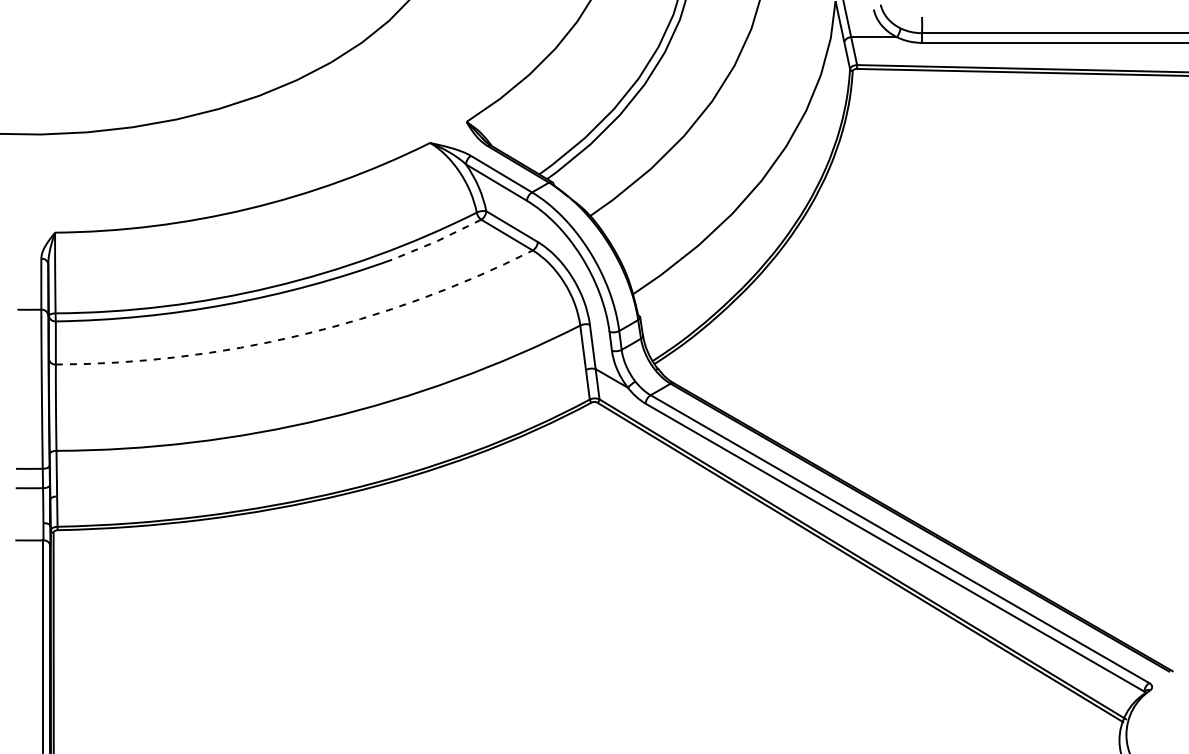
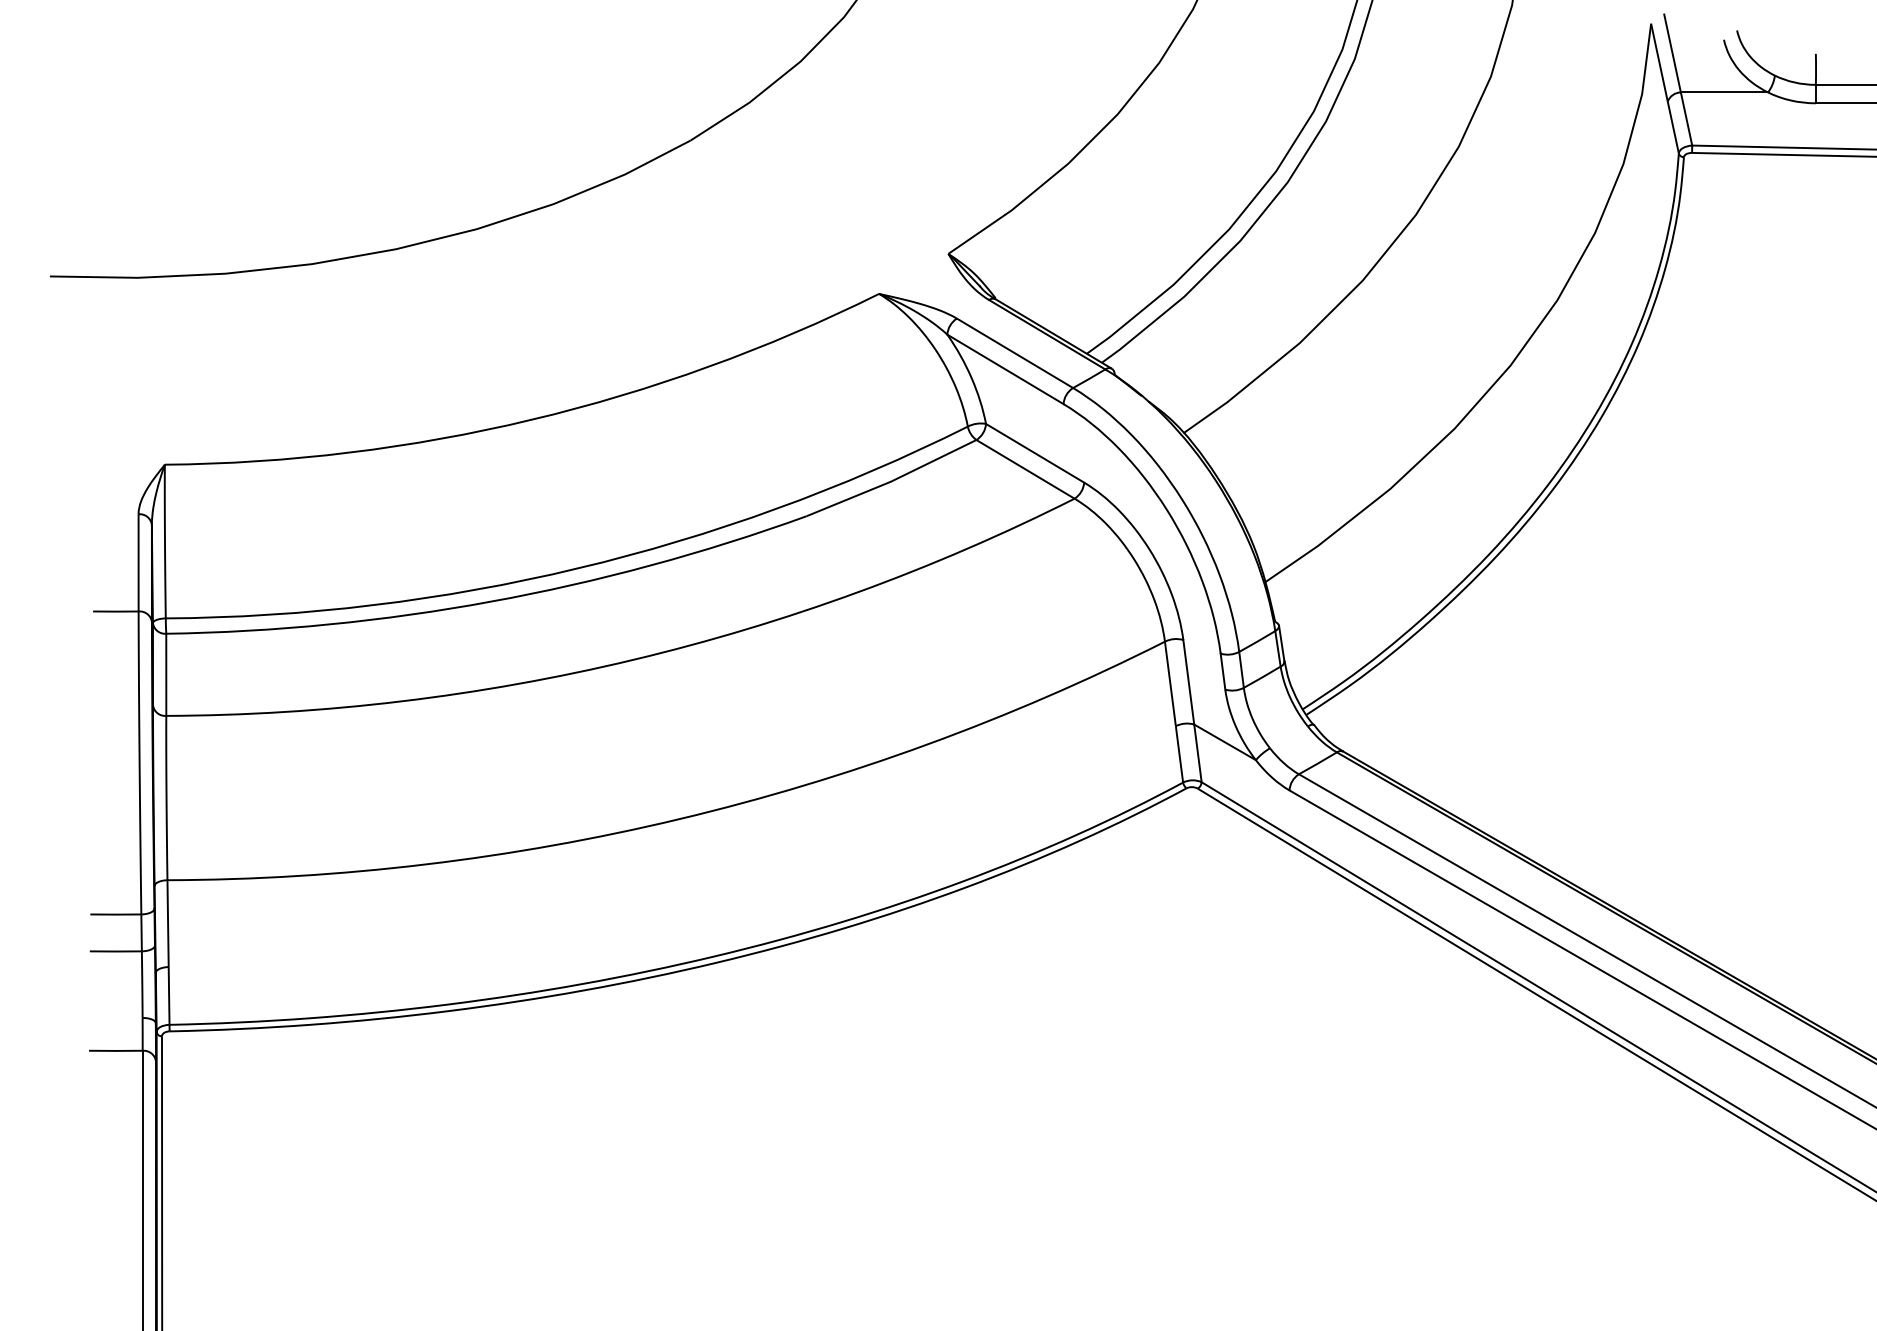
line: (436, 241) -> (891, 481), dashed -> solid
arc: (300, 335) -> (632, 660), dashed -> solid

